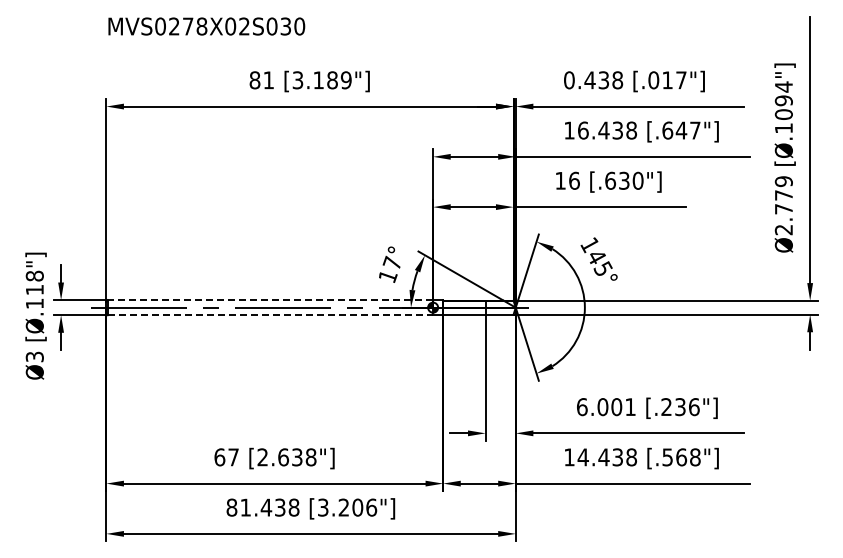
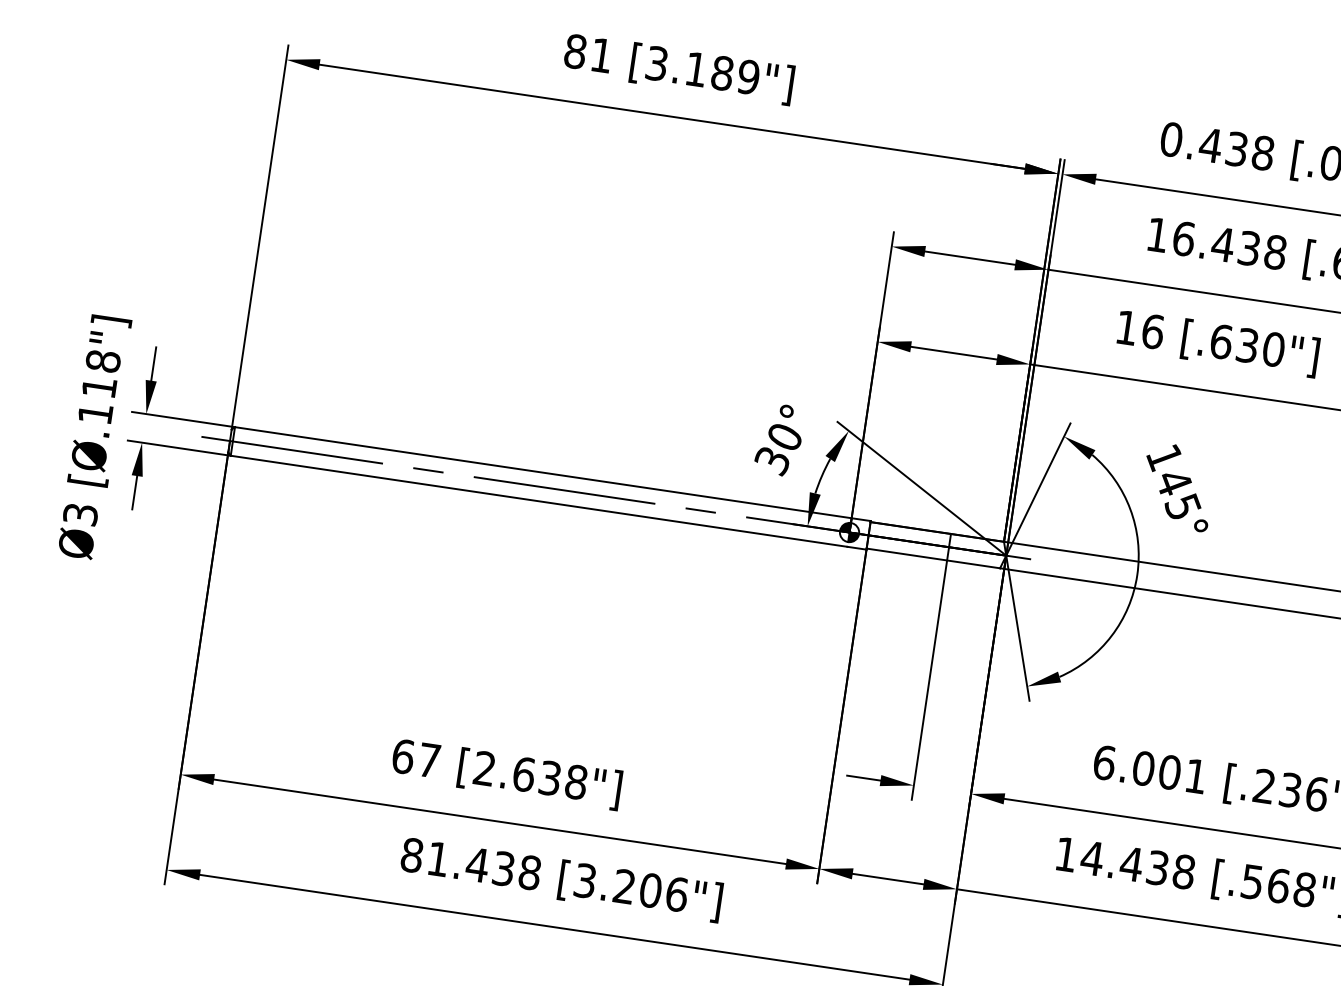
text: (389, 269) -> (777, 447), 17° -> 30°
line: (270, 300) -> (543, 473), dashed -> solid
line: (270, 315) -> (539, 501), dashed -> solid

